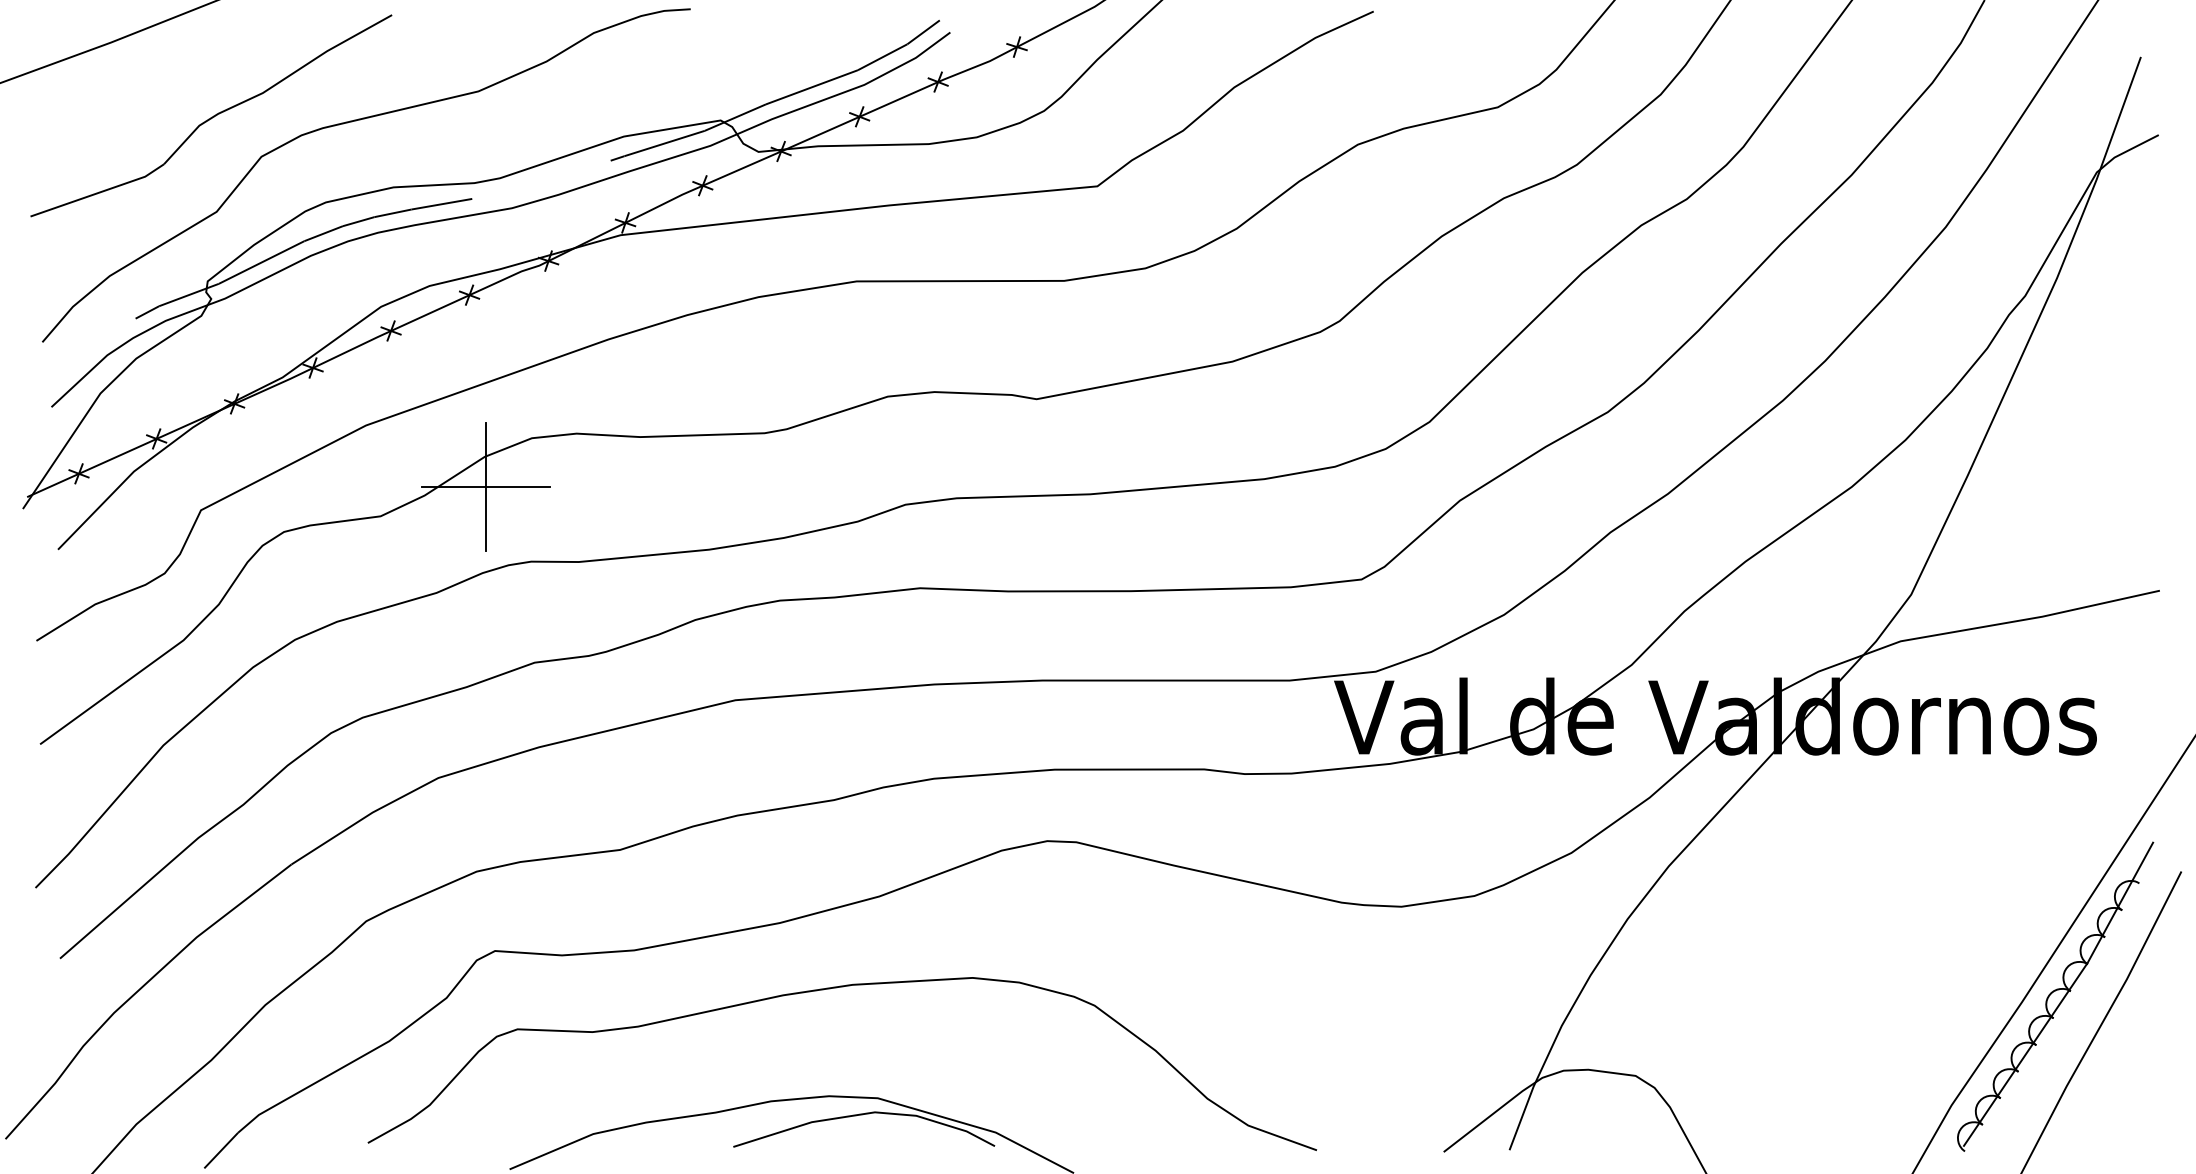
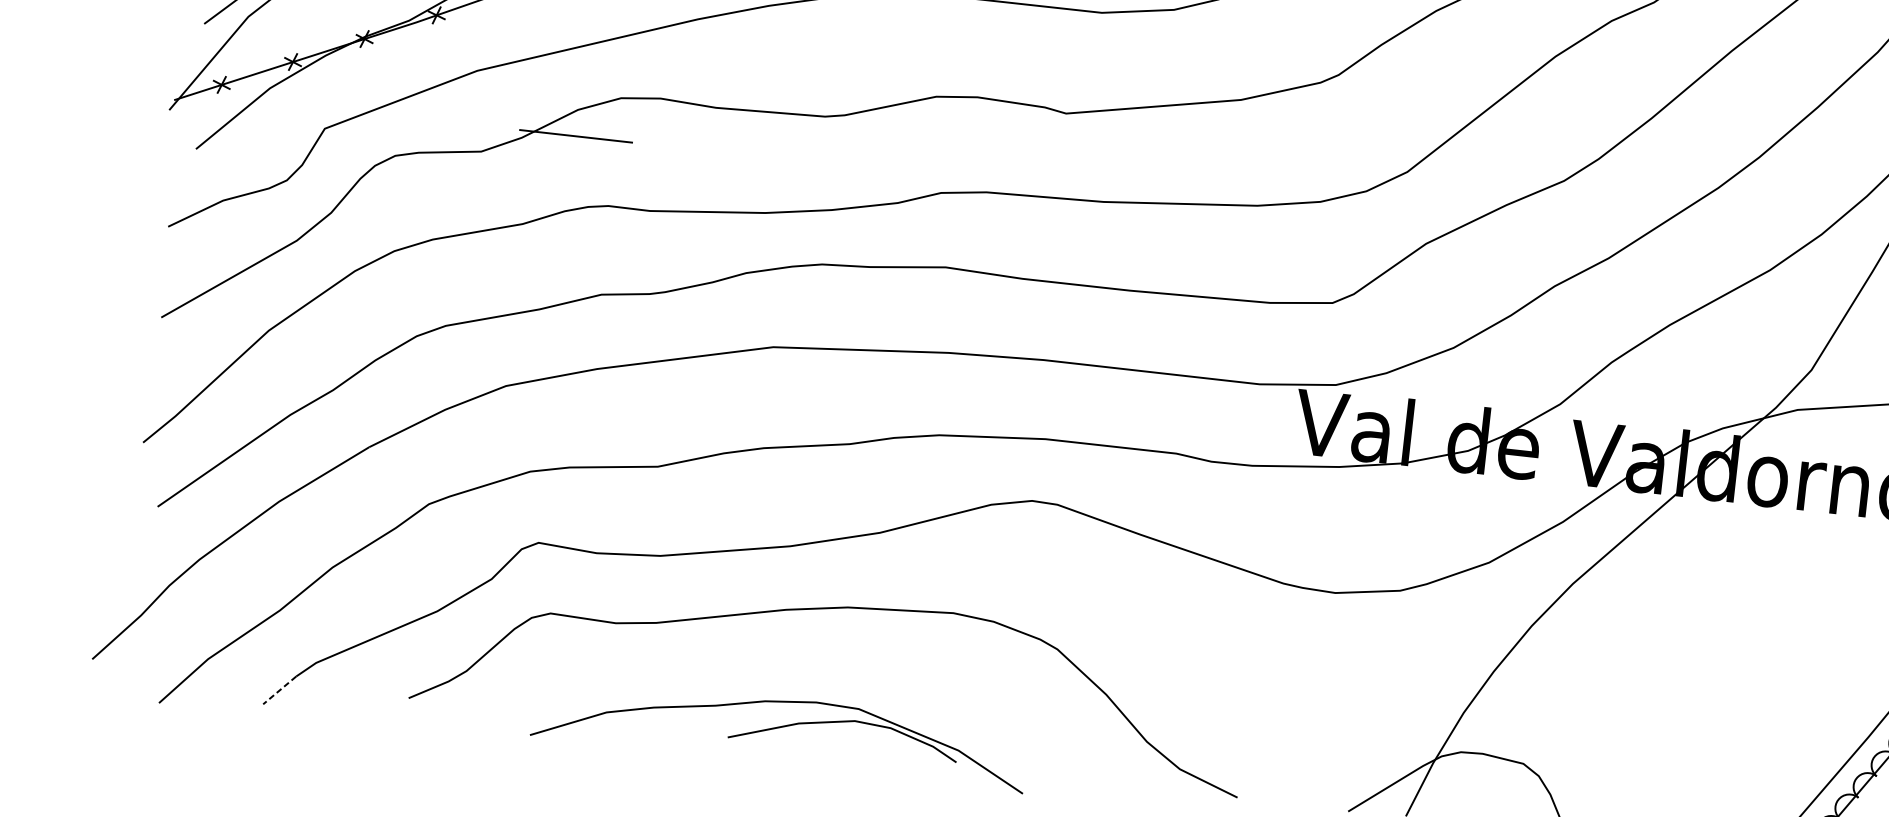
line: (485, 487) -> (575, 136), removed
line: (221, 1150) -> (279, 690), solid -> dashed

